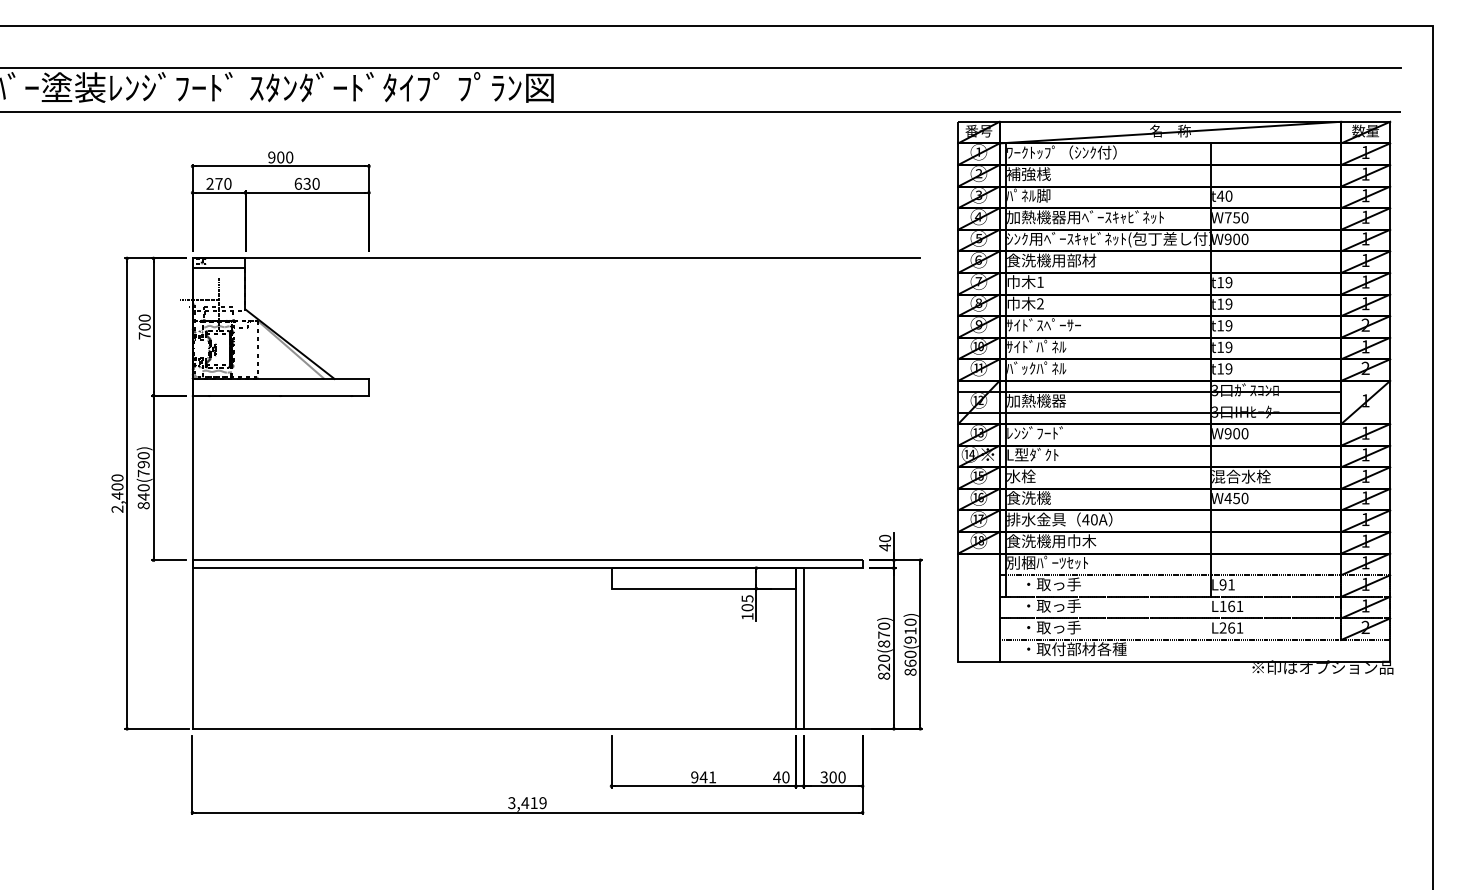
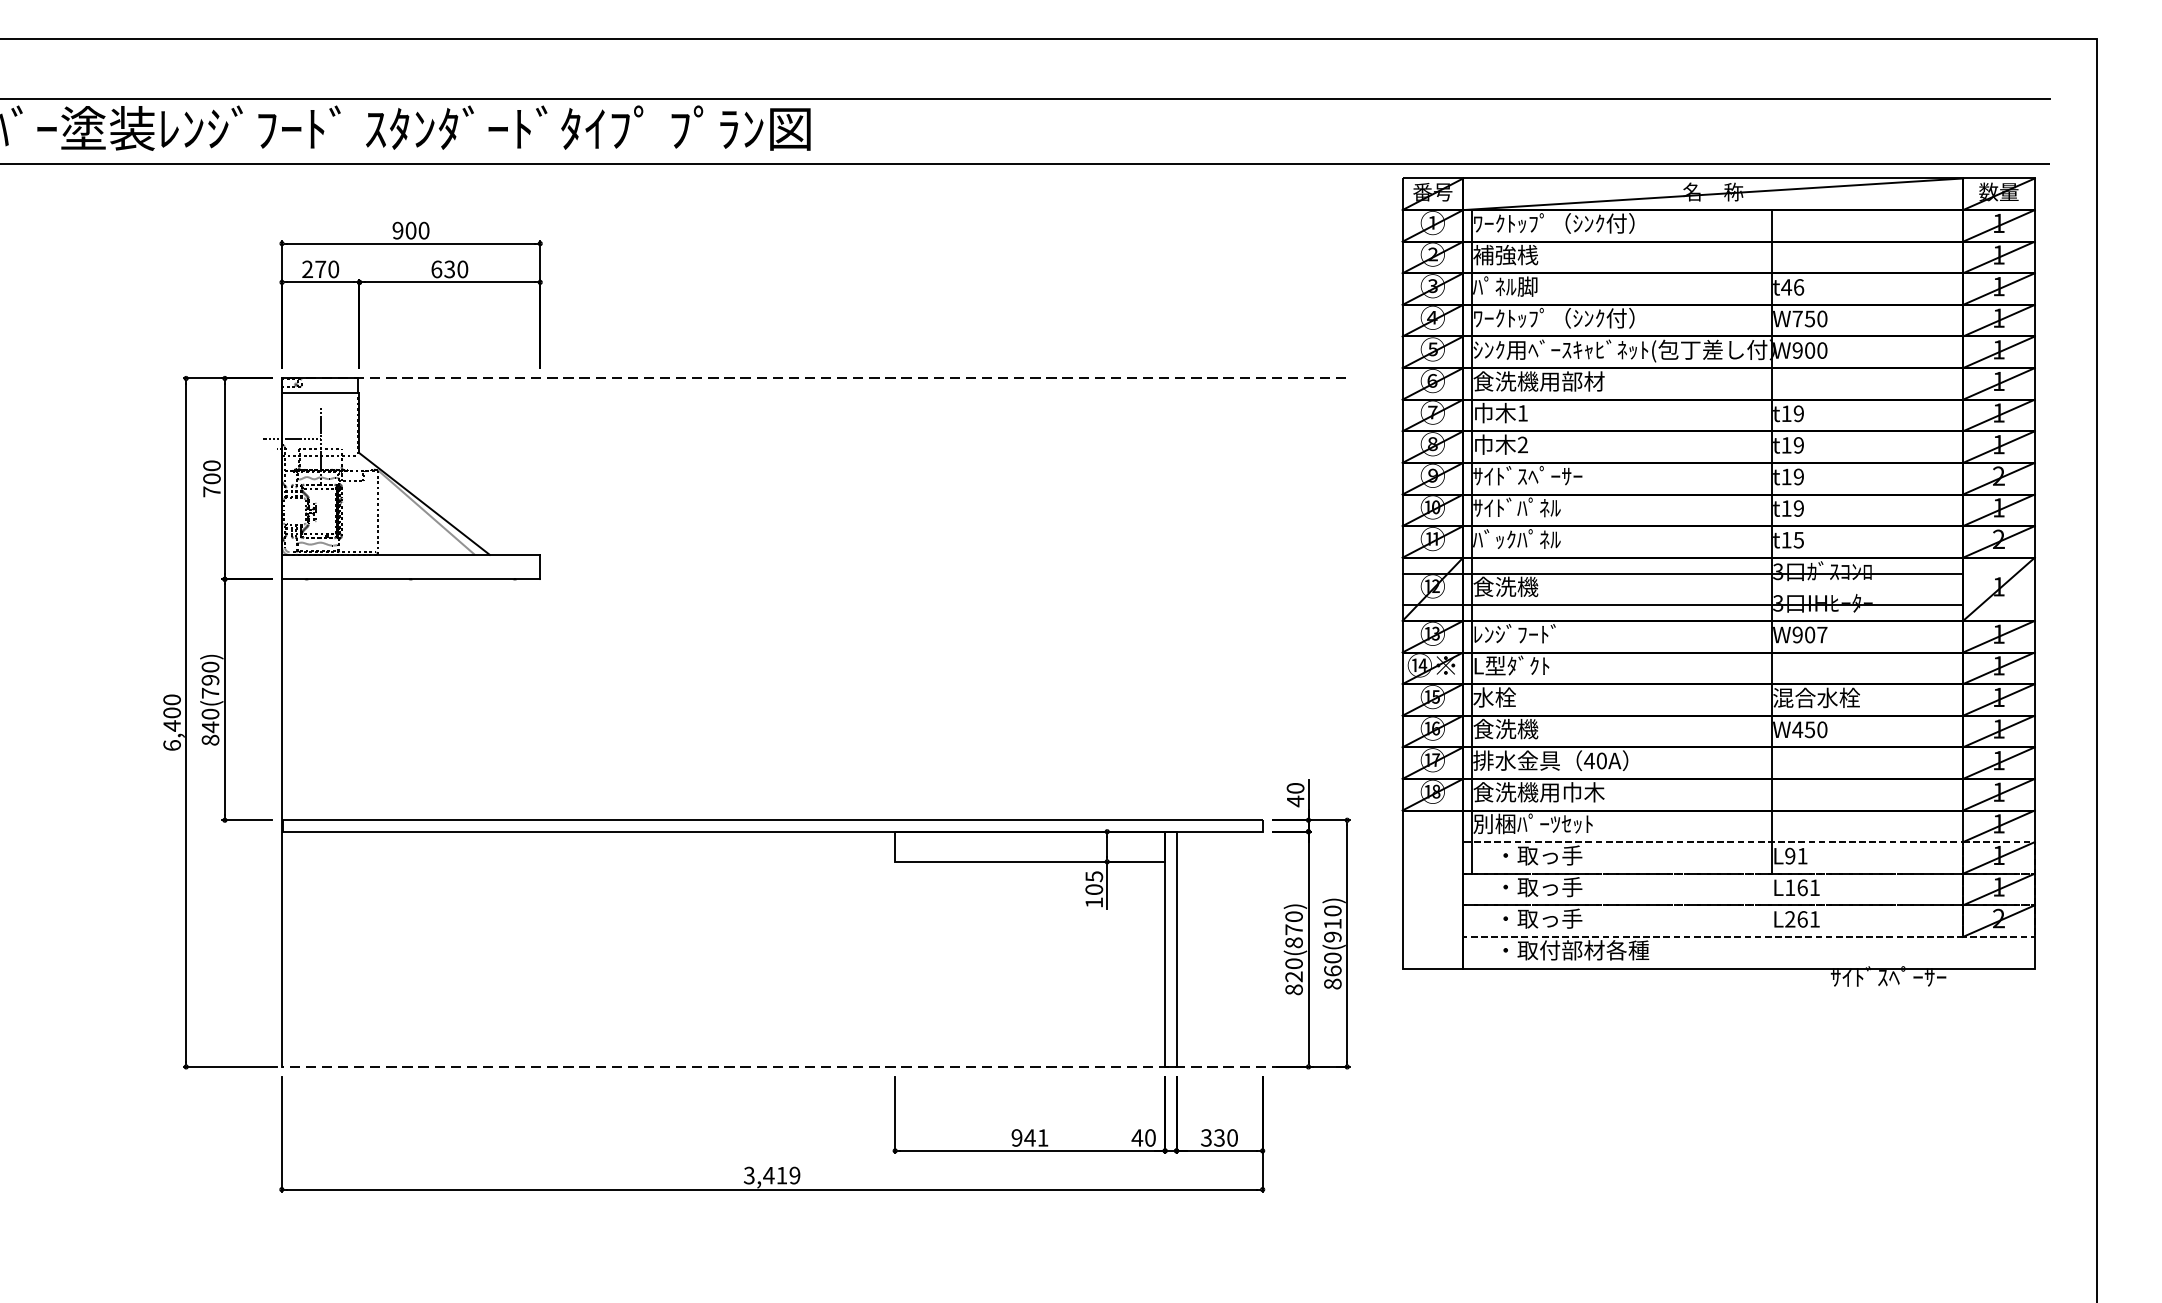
text: (1228, 195) -> (1798, 286), t40 -> t46
text: (1085, 217) -> (1588, 318), 加熱機器用ﾍﾞｰｽｷｬﾋﾞﾈｯﾄ -> ﾜｰｸﾄｯﾌﾟ（ｼﾝｸ付）
line: (556, 258) -> (814, 378), solid -> dashed
text: (1228, 368) -> (1798, 539), t19 -> t15
text: (1036, 400) -> (1517, 586), 加熱機器 -> 食洗機
text: (1244, 433) -> (1821, 634), W900 -> W907
text: (117, 508) -> (172, 744), 2,400 -> 6,400
text: (1321, 667) -> (1934, 977), ※印はオプション品 -> ｻｲﾄﾞｽﾍﾟｰｻｰ
line: (556, 728) -> (814, 1066), solid -> dashed
text: (832, 777) -> (1218, 1138), 300 -> 330

